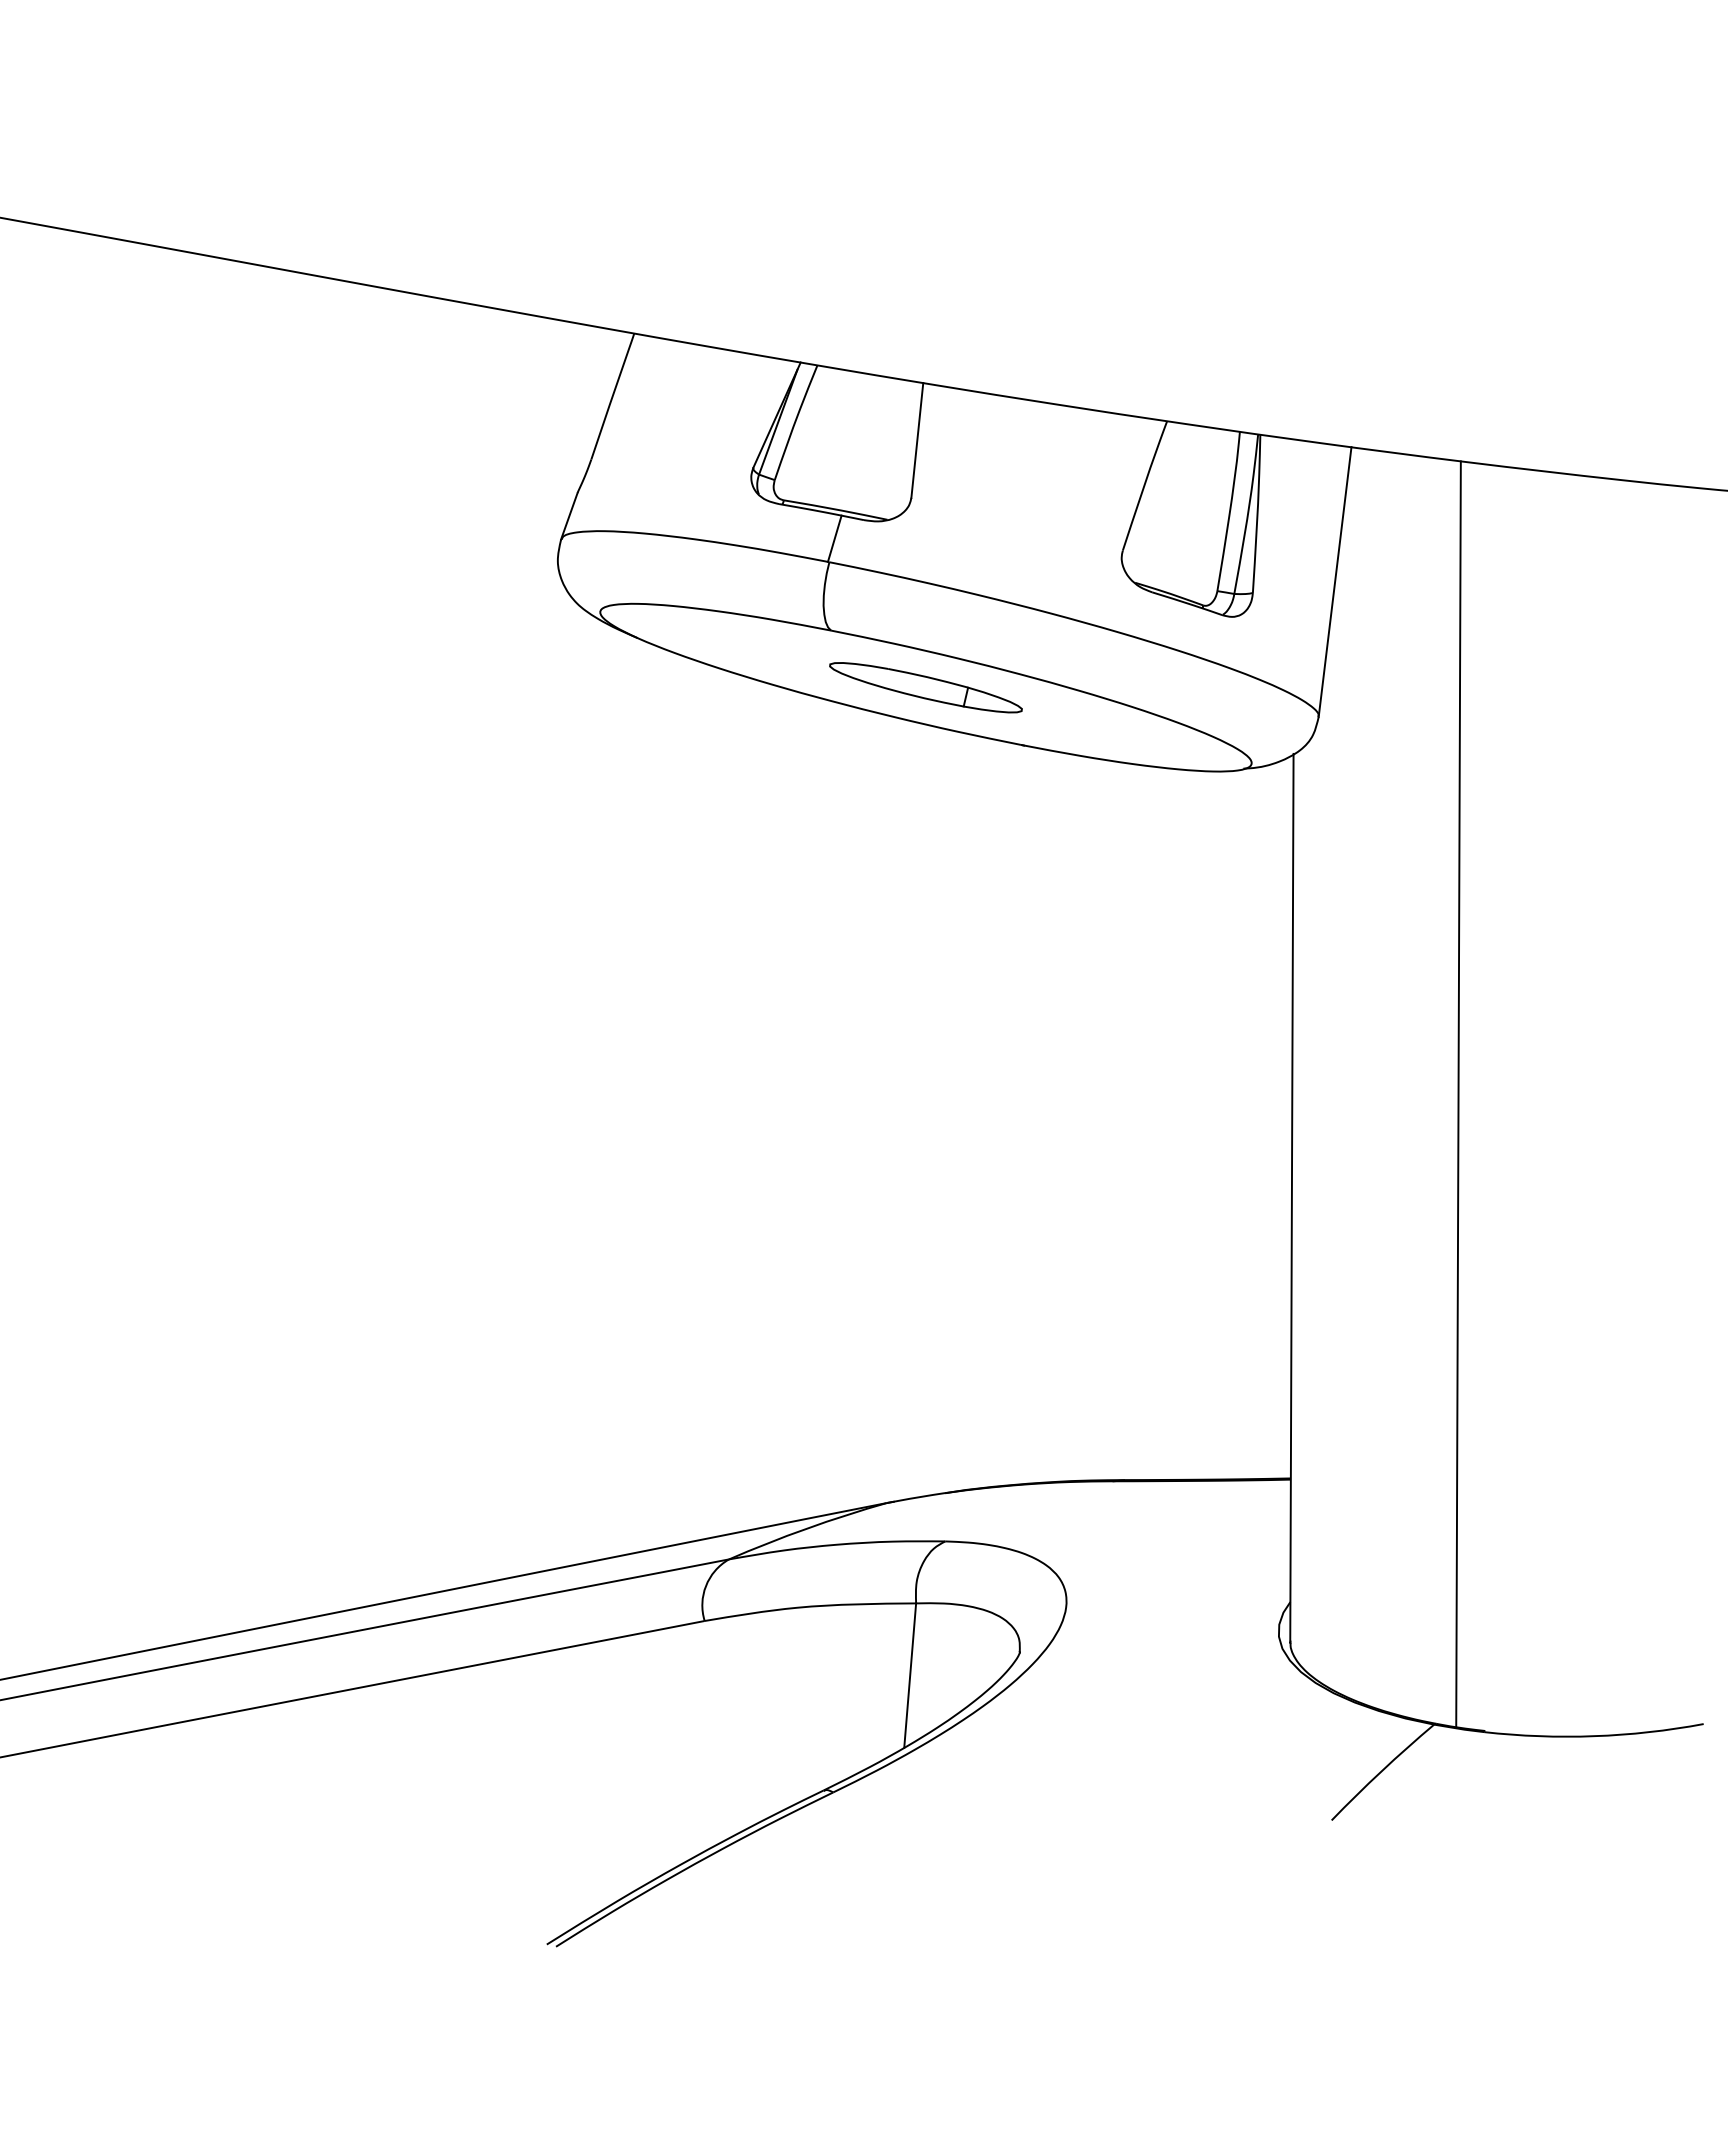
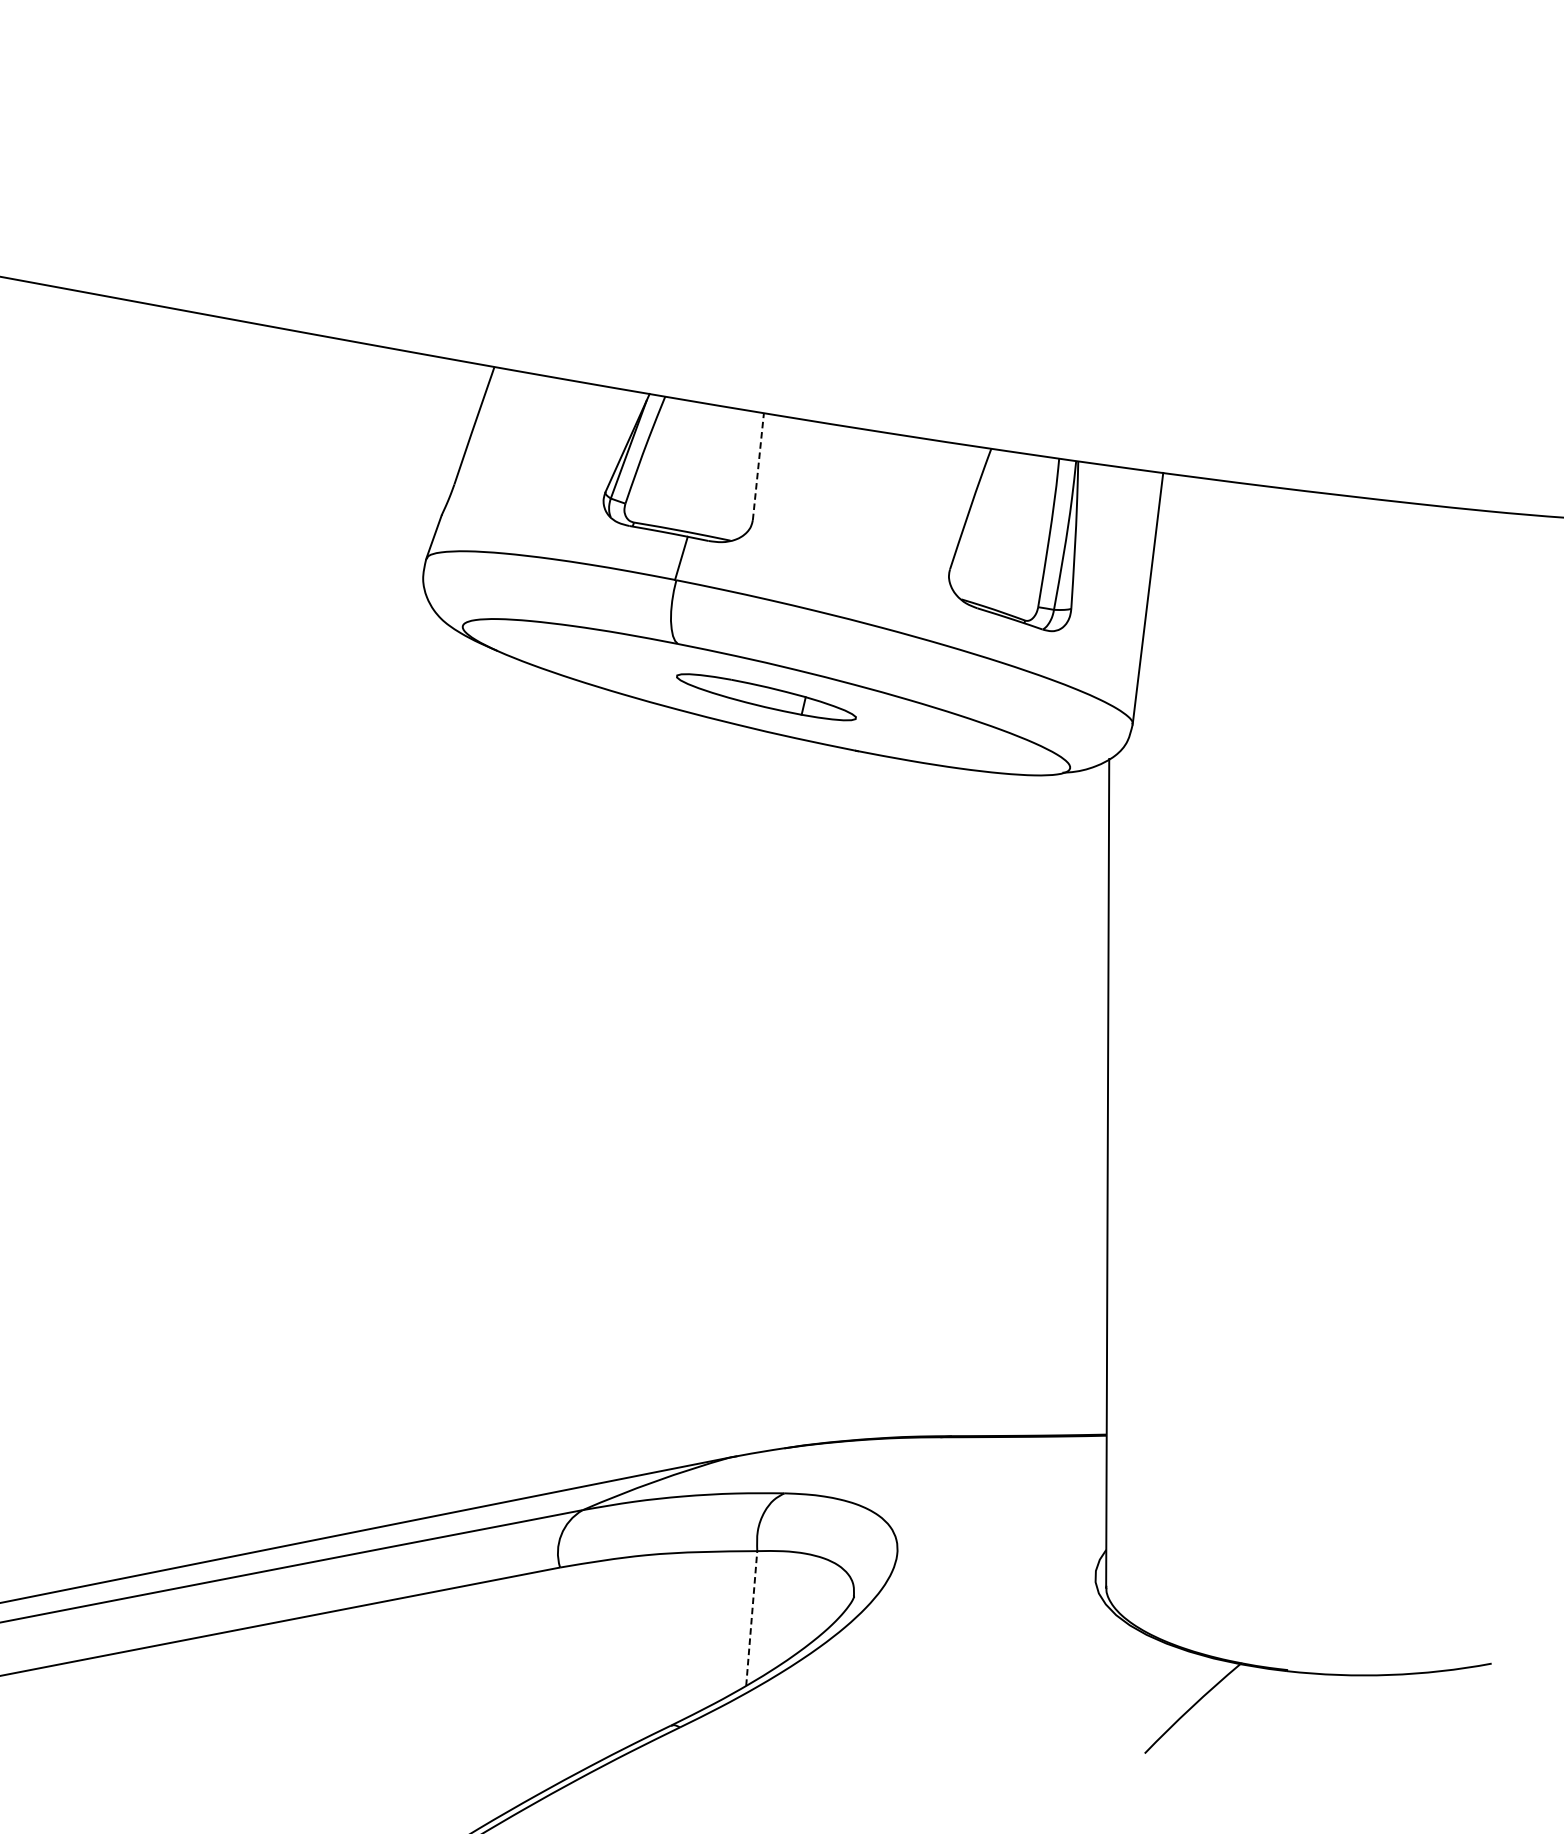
line: (917, 440) -> (758, 466), solid -> dashed
line: (1458, 1094) -> (1263, 1076), removed
line: (910, 1675) -> (752, 1618), solid -> dashed

